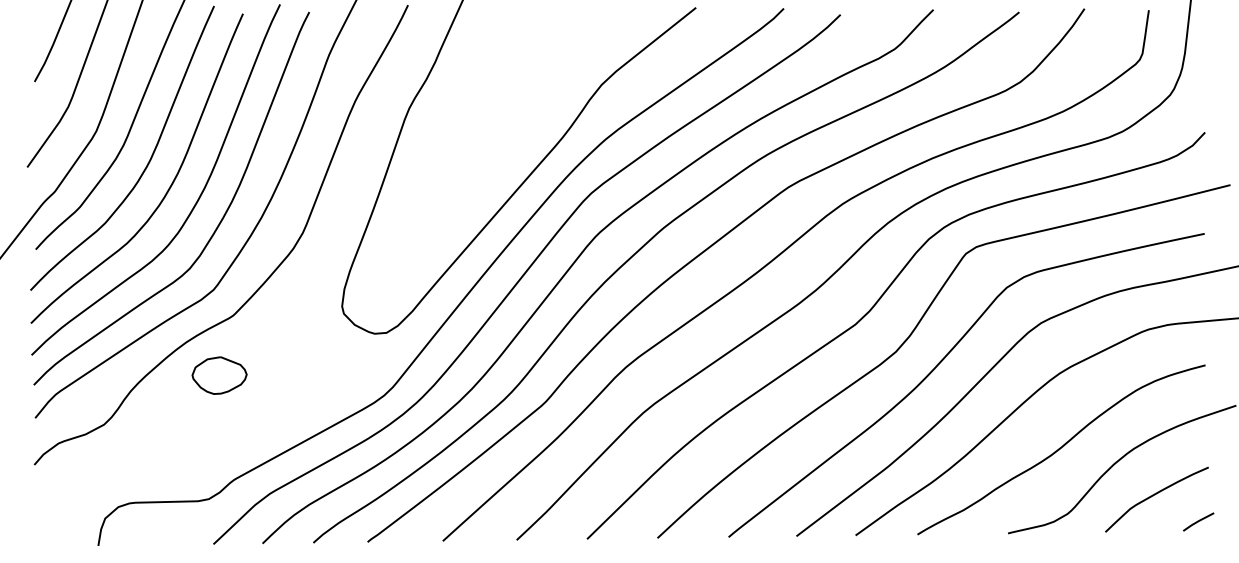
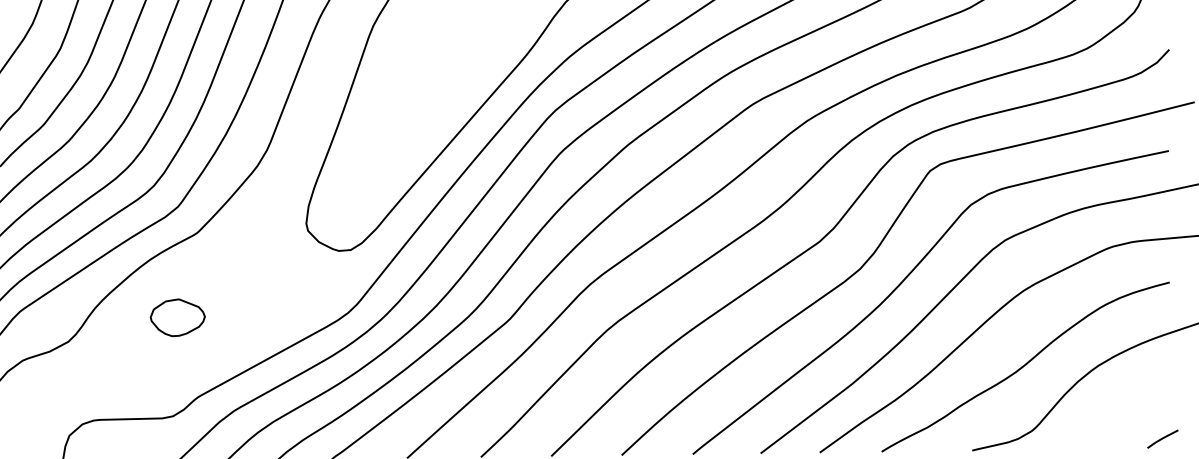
part: (219, 375) -> (177, 317), moved
curve: (1155, 495) -> (1119, 412), removed

